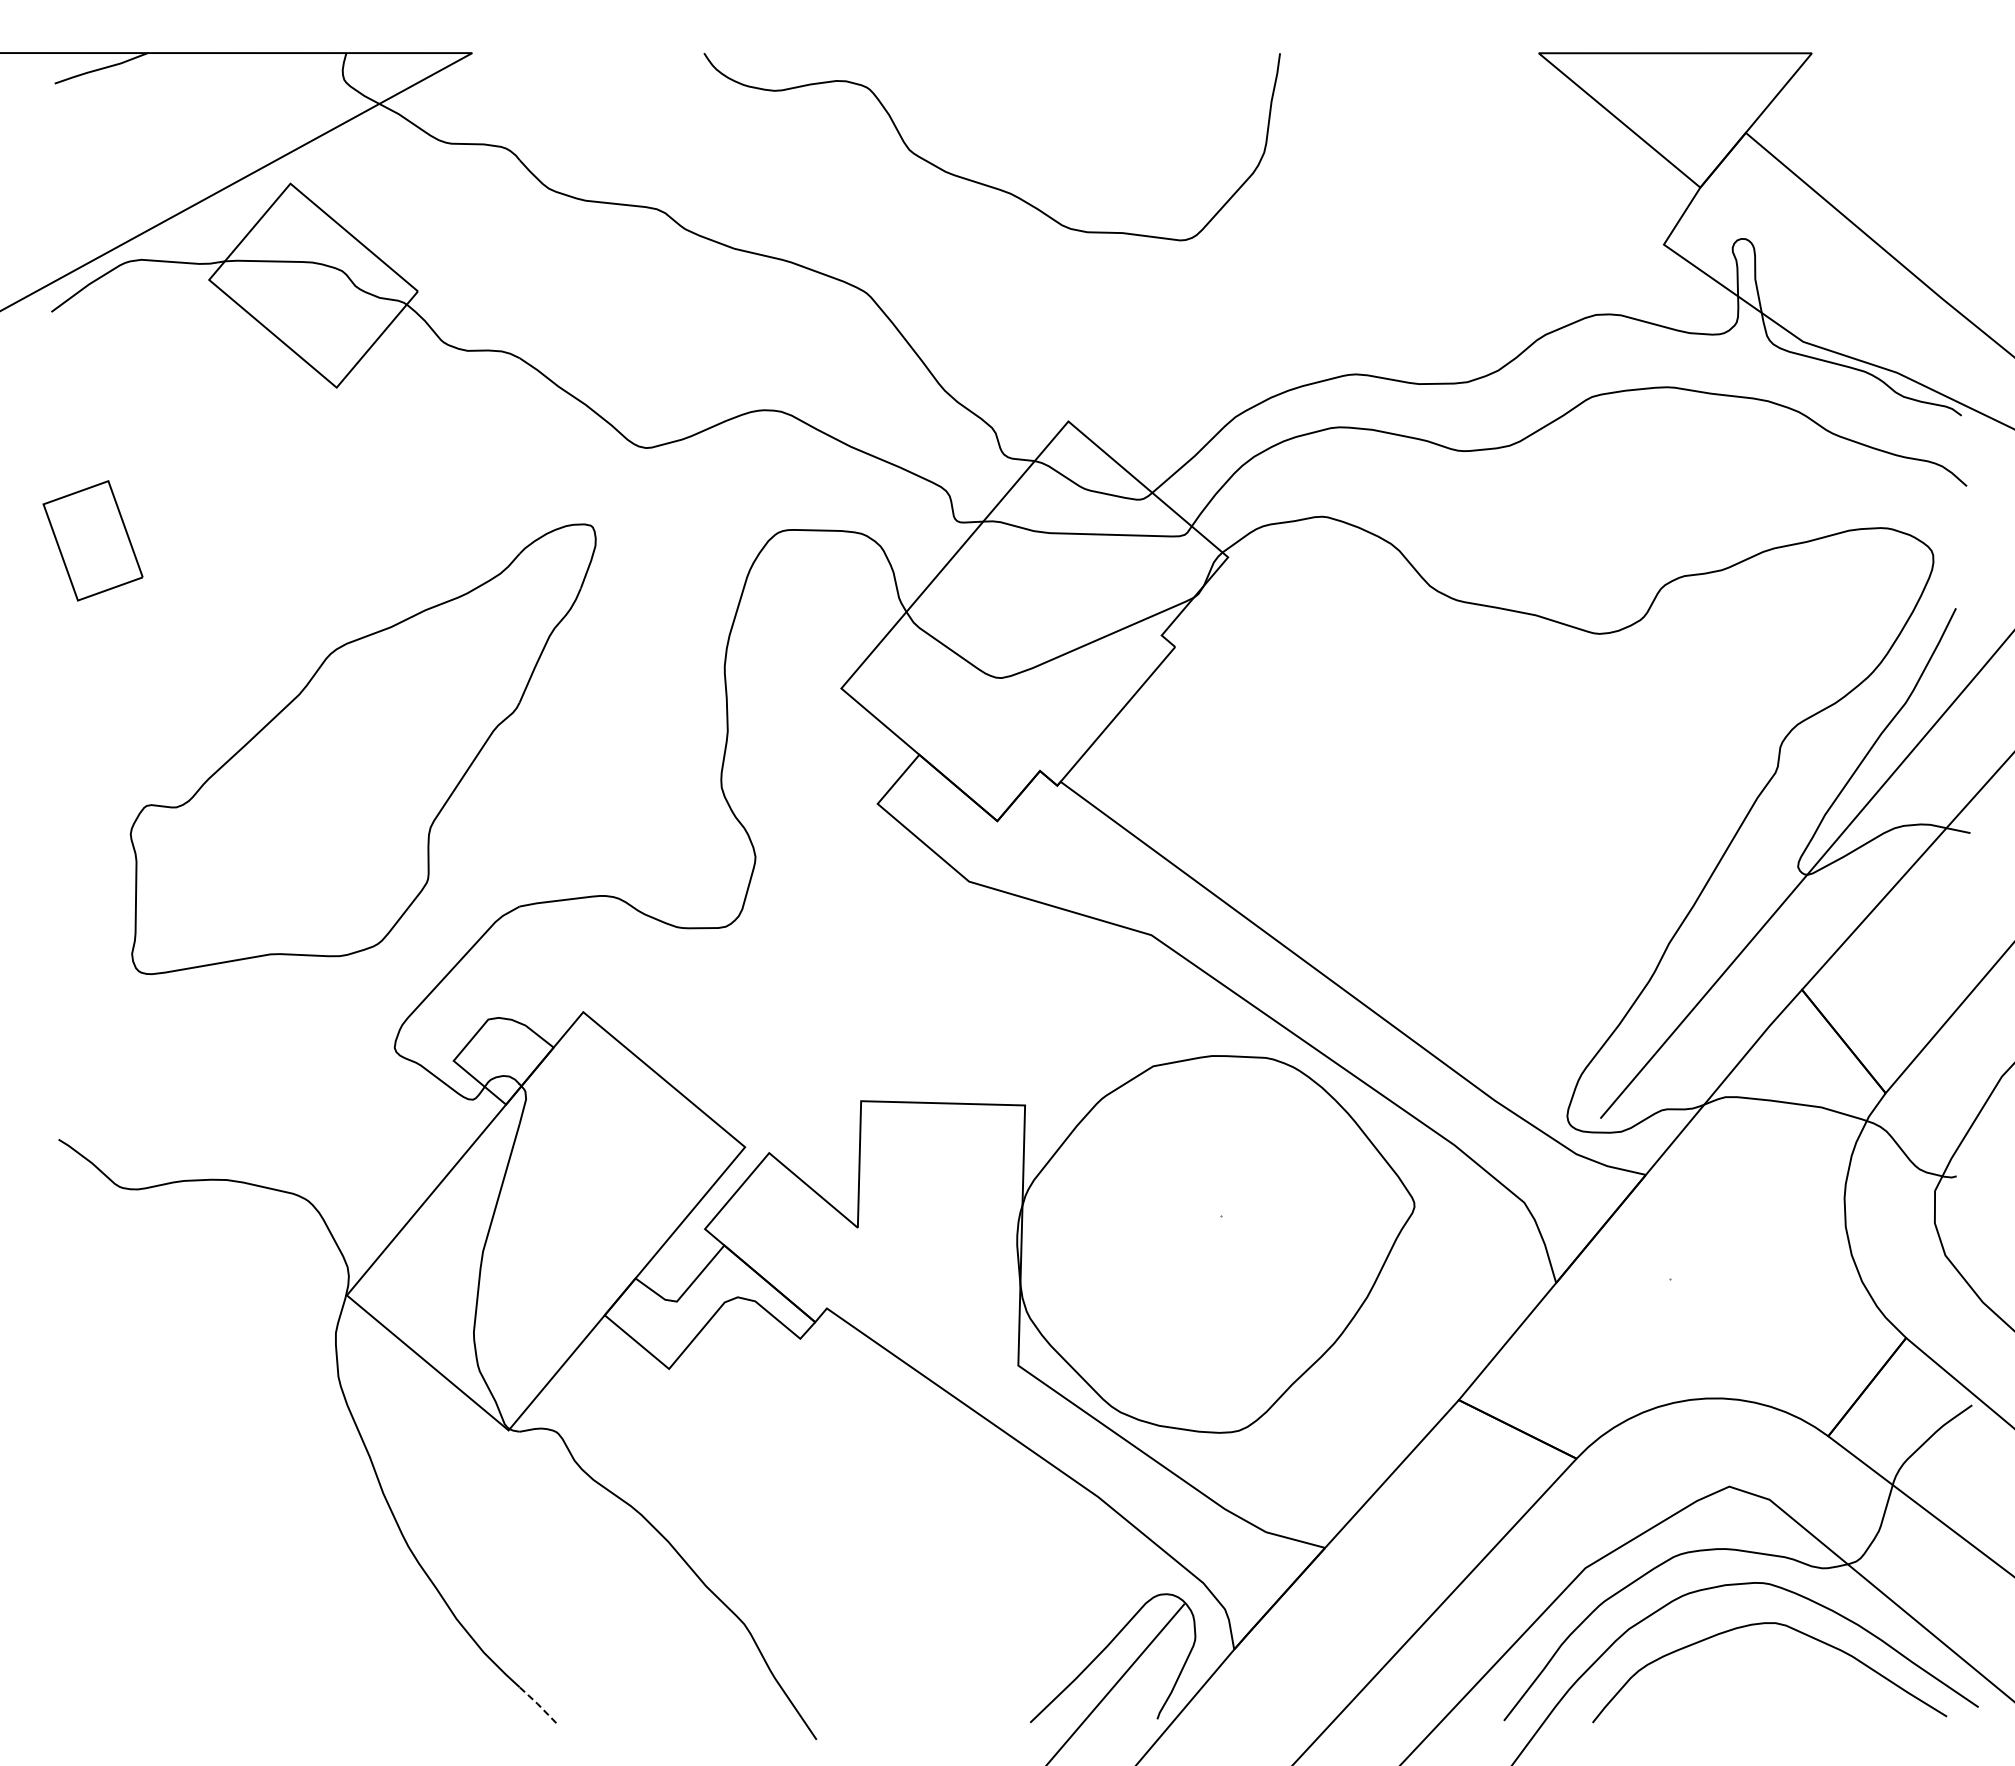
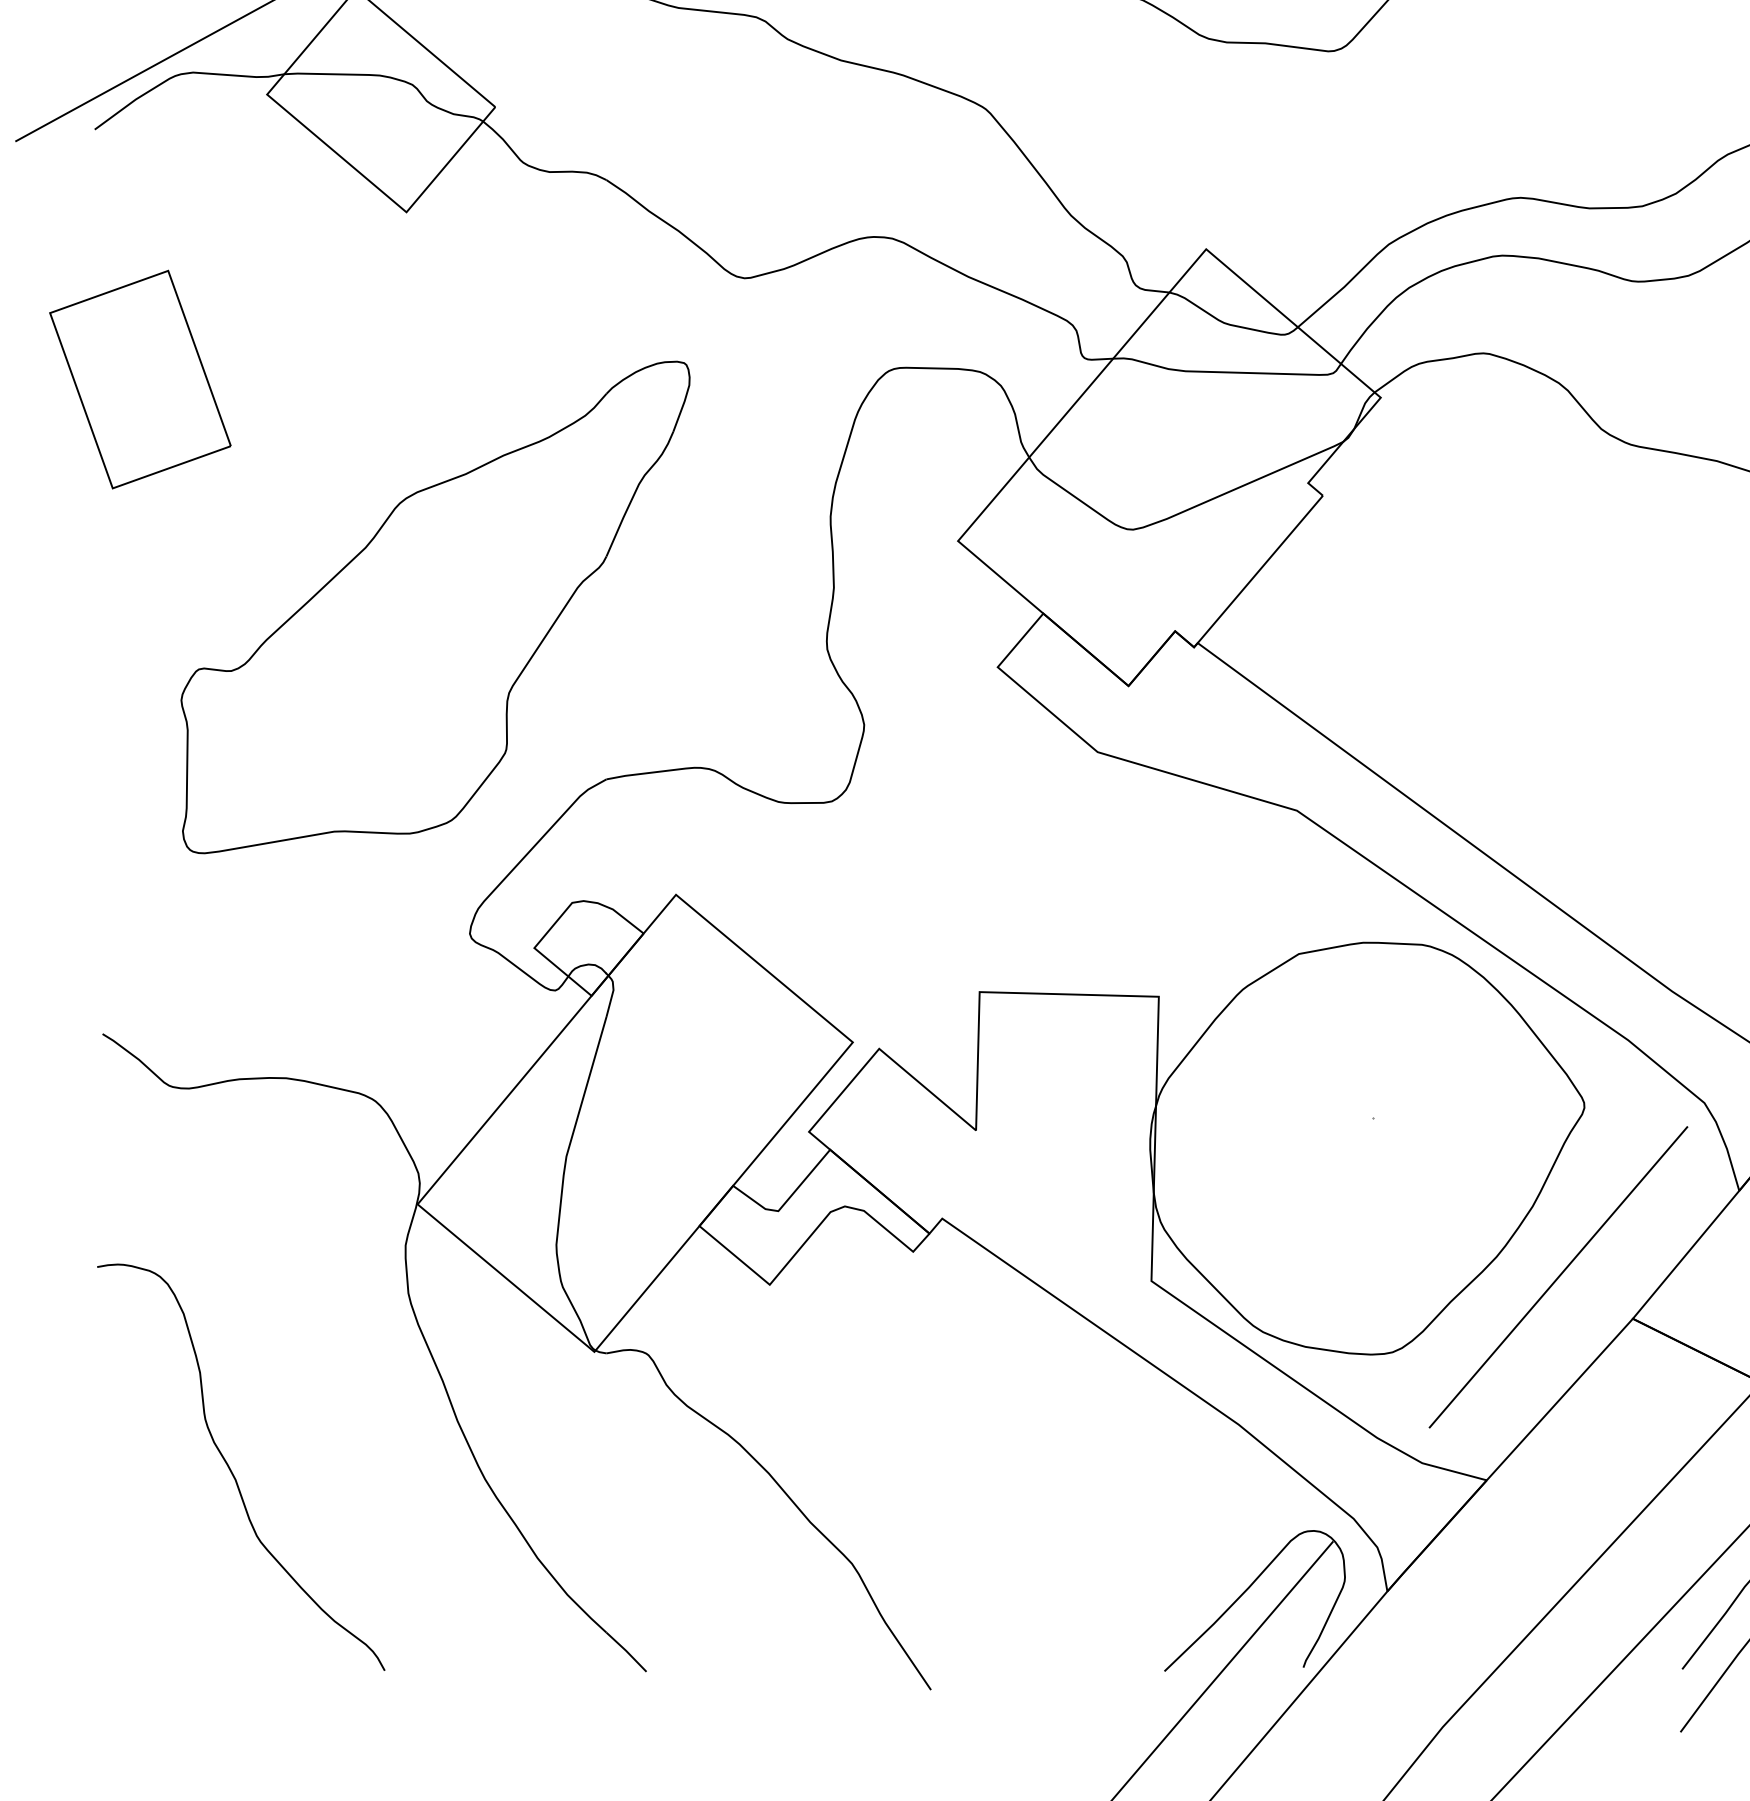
part: (92, 540) -> (139, 379), size x1.67
line: (1390, 1361) -> (1558, 1276), added
curve: (177, 1539) -> (232, 1471), added
line: (537, 1703) -> (625, 1650), dashed -> solid

